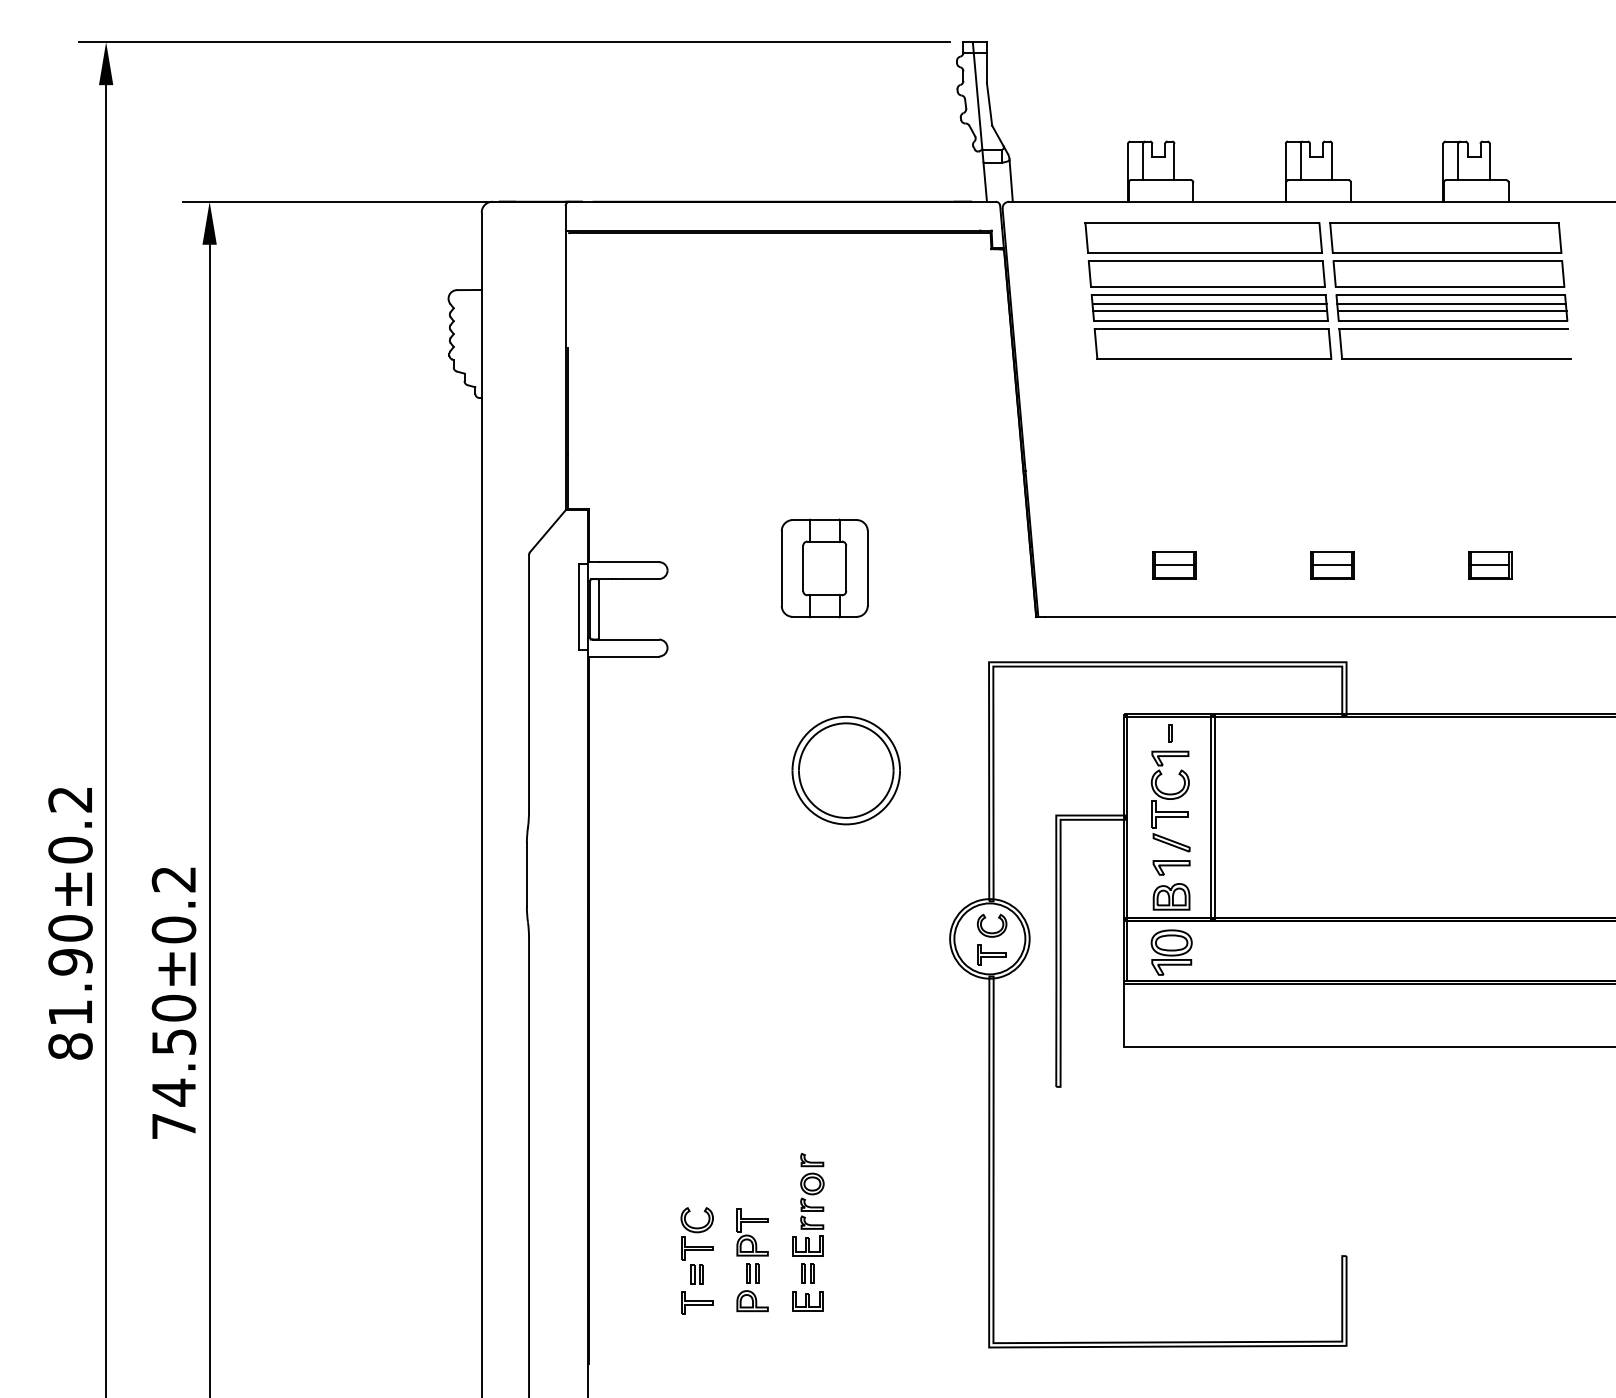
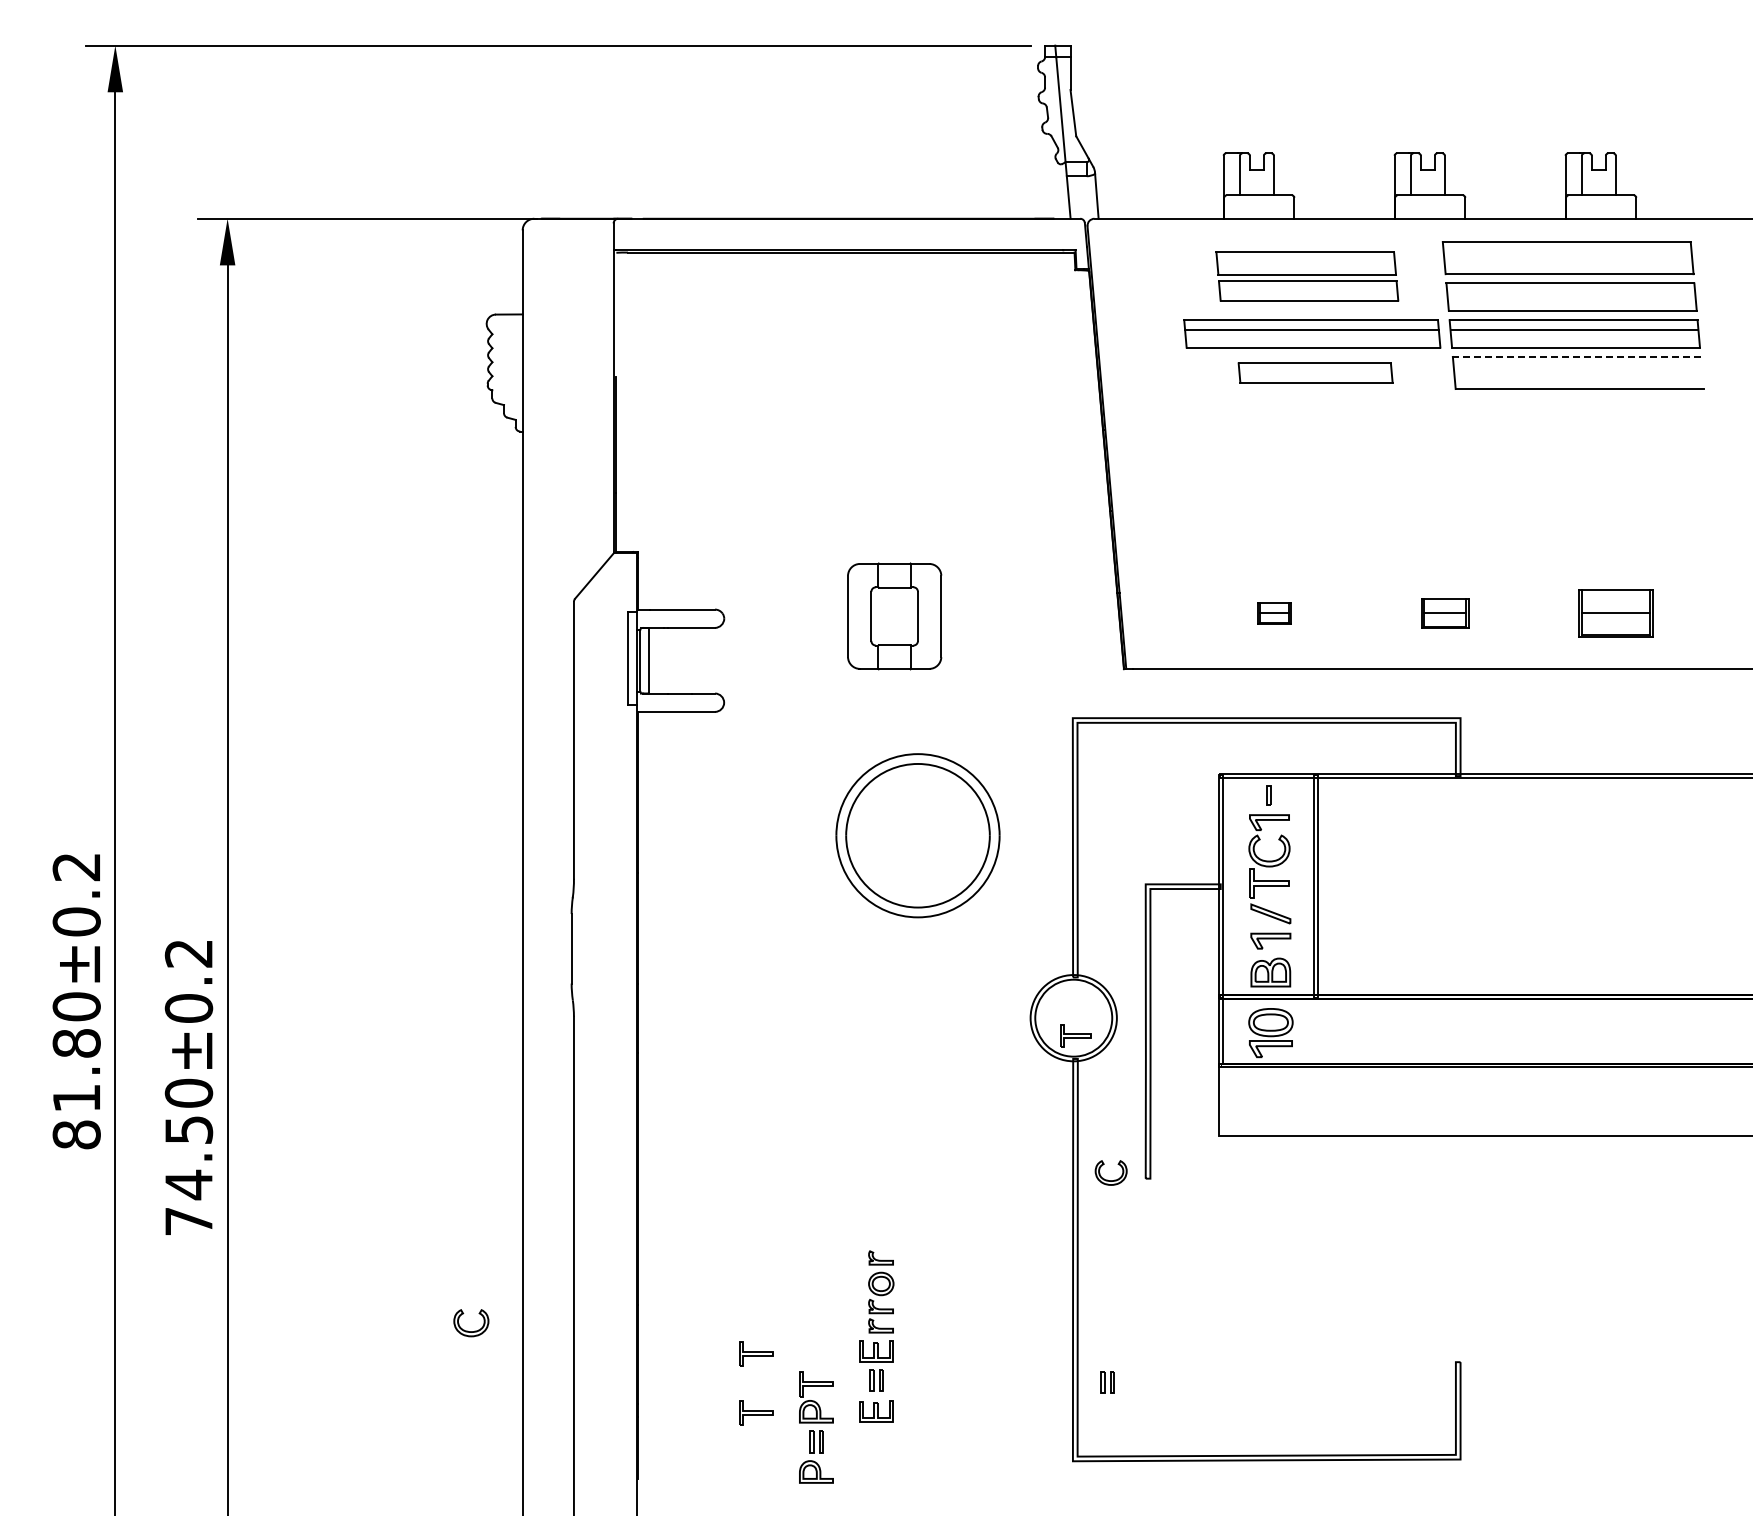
part: (1205, 255) -> (1307, 276), size x0.7
line: (1210, 311) -> (1312, 337), removed
line: (1452, 311) -> (1575, 337), removed
line: (1453, 328) -> (1576, 356), solid -> dashed
part: (1212, 343) -> (1315, 372), size x0.6
part: (1174, 565) -> (1274, 613), size x0.7
part: (1490, 565) -> (1616, 613), size x1.6
part: (845, 770) -> (917, 835), size x1.4
part: (988, 931) -> (1107, 1179), moved
text: (70, 962) -> (76, 1043), 81.90±0.2 -> 81.80±0.2
part: (700, 1226) -> (474, 1330), moved
part: (752, 1260) -> (816, 1427), moved
part: (697, 1274) -> (1107, 1382), moved

